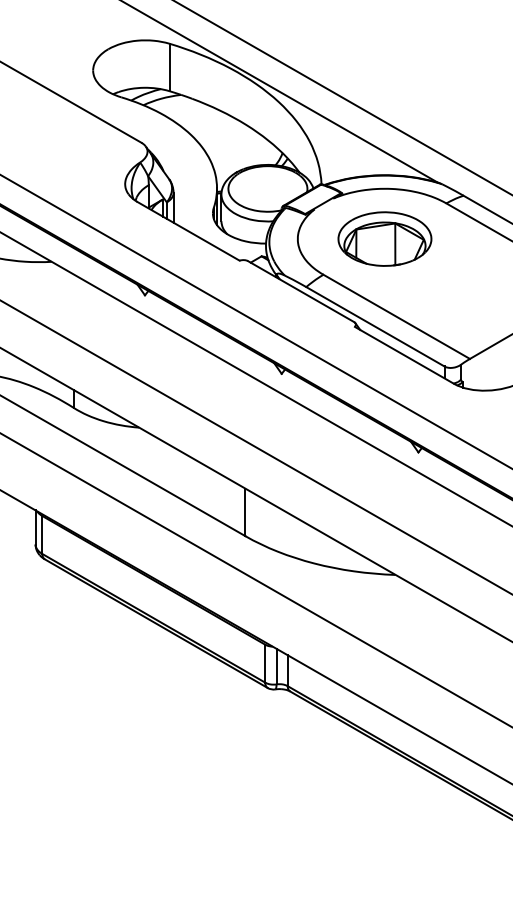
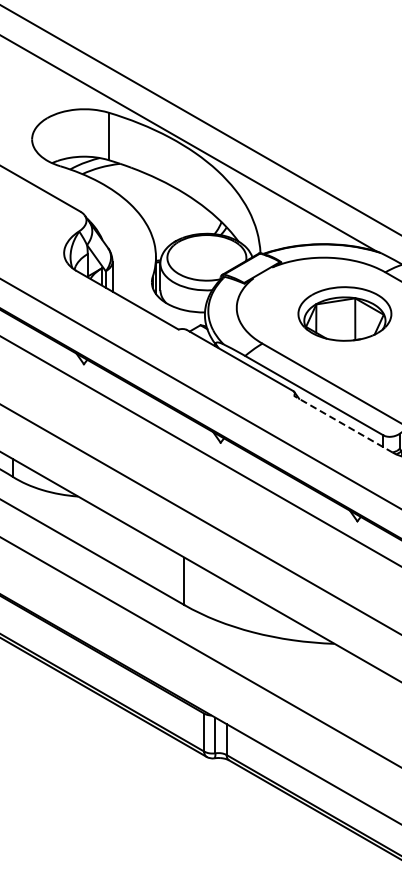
part: (384, 238) -> (344, 313), moved
line: (403, 355) -> (342, 424), solid -> dashed

